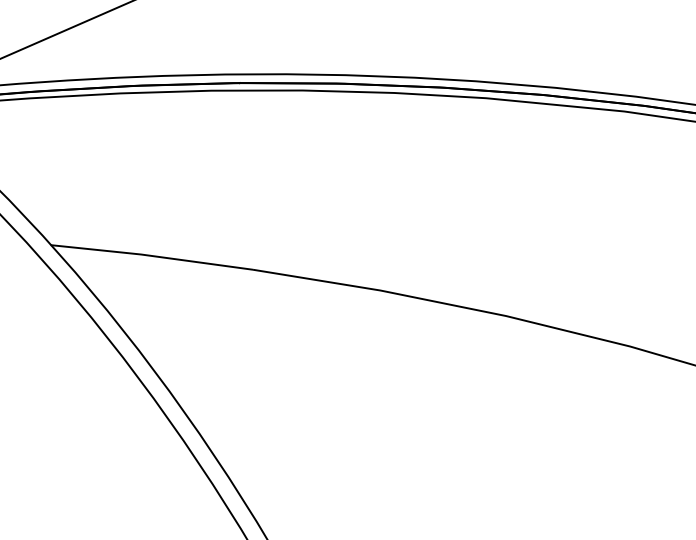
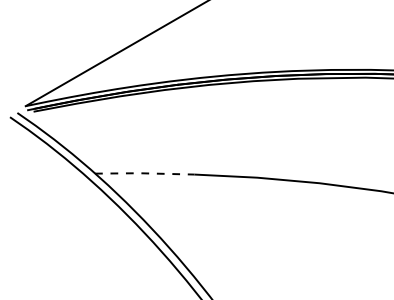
line: (151, 256) -> (144, 173), solid -> dashed

